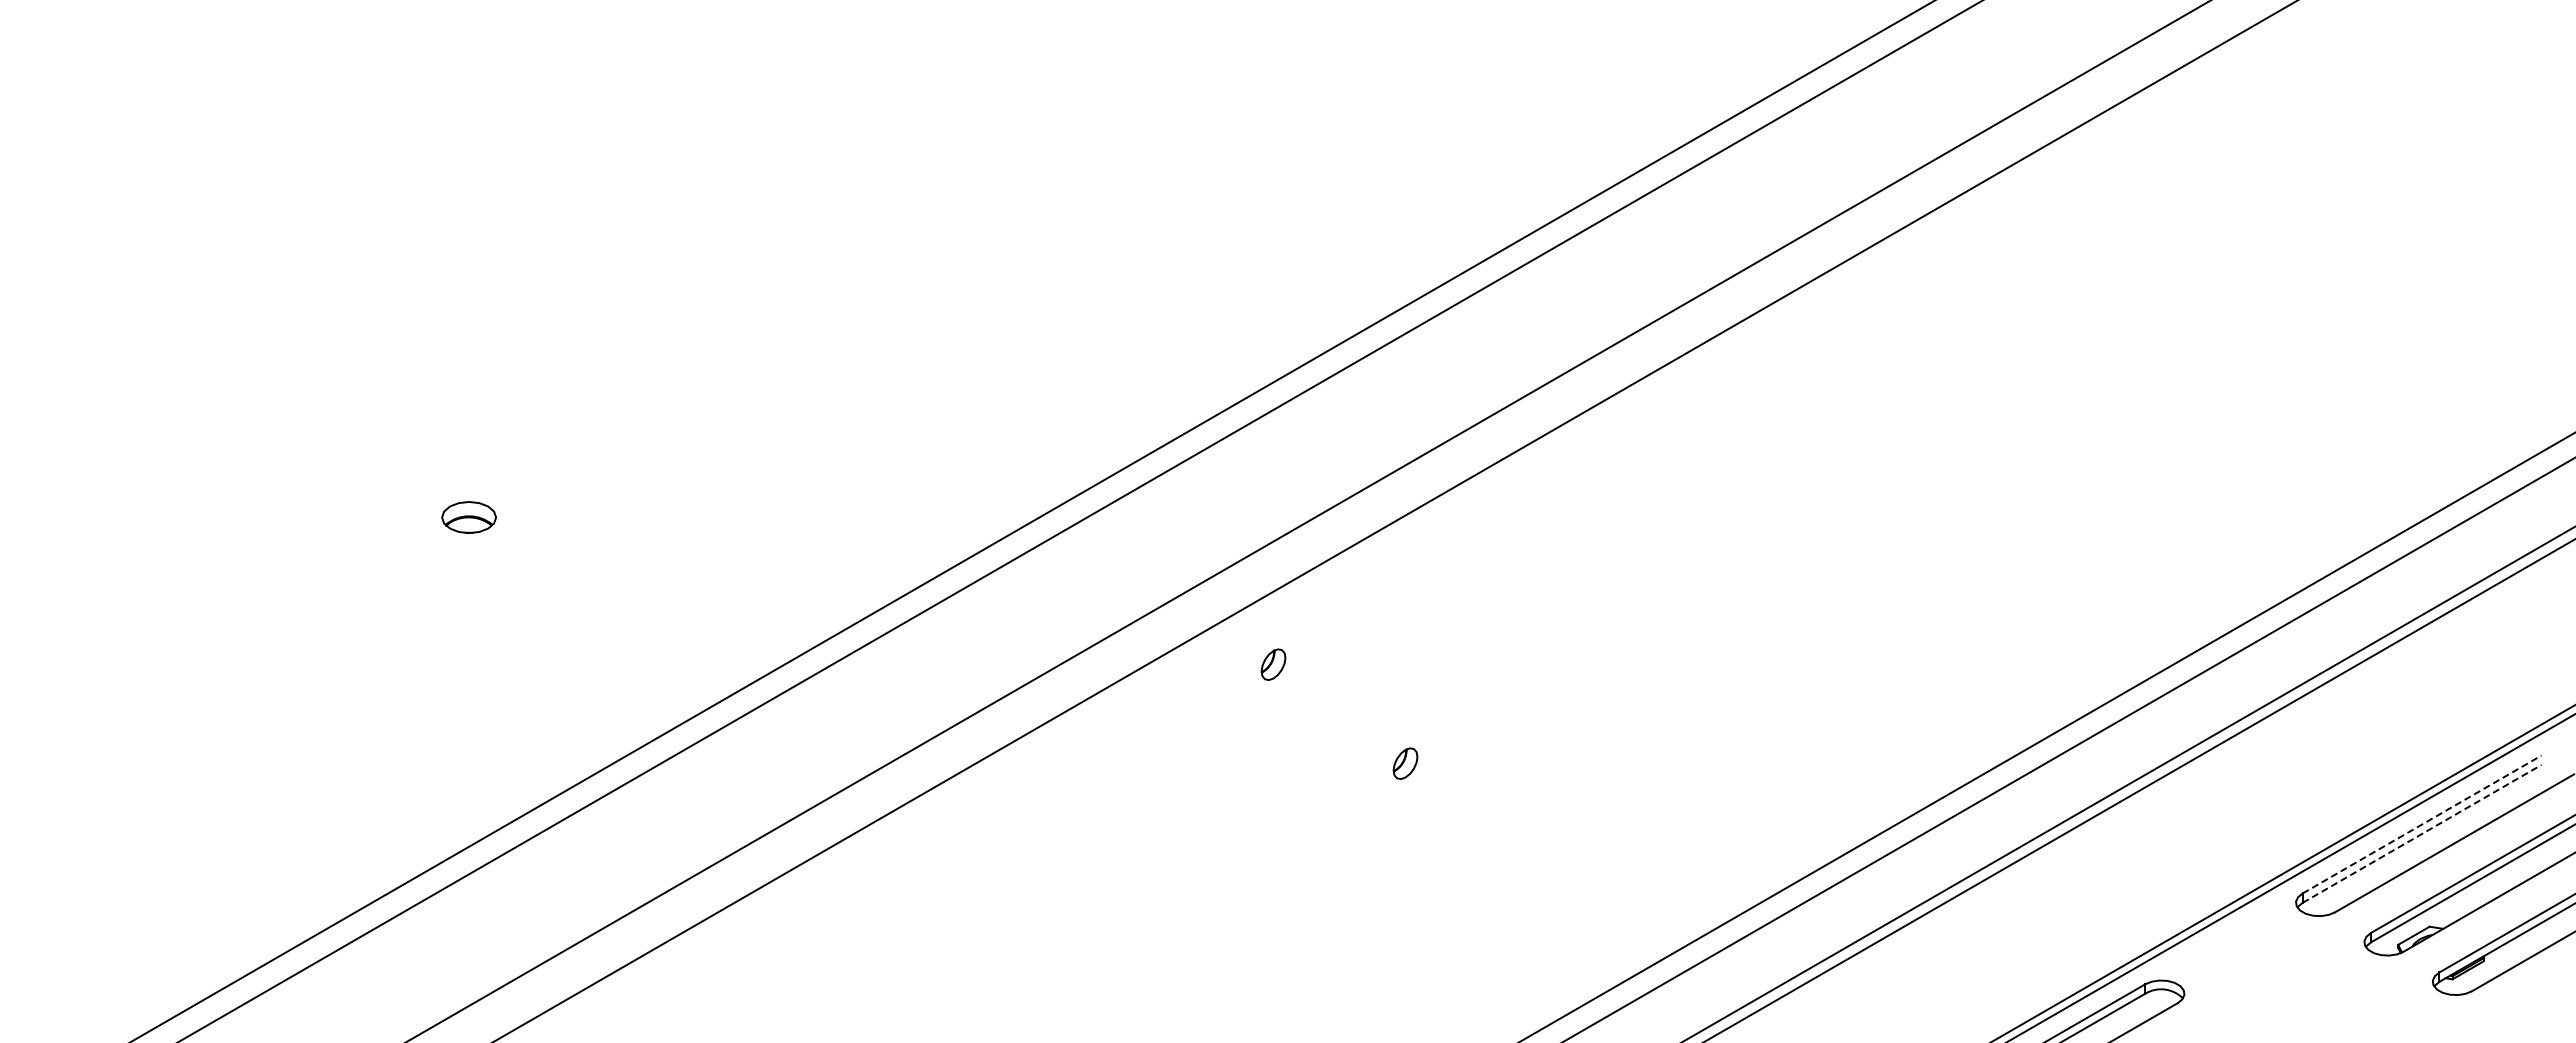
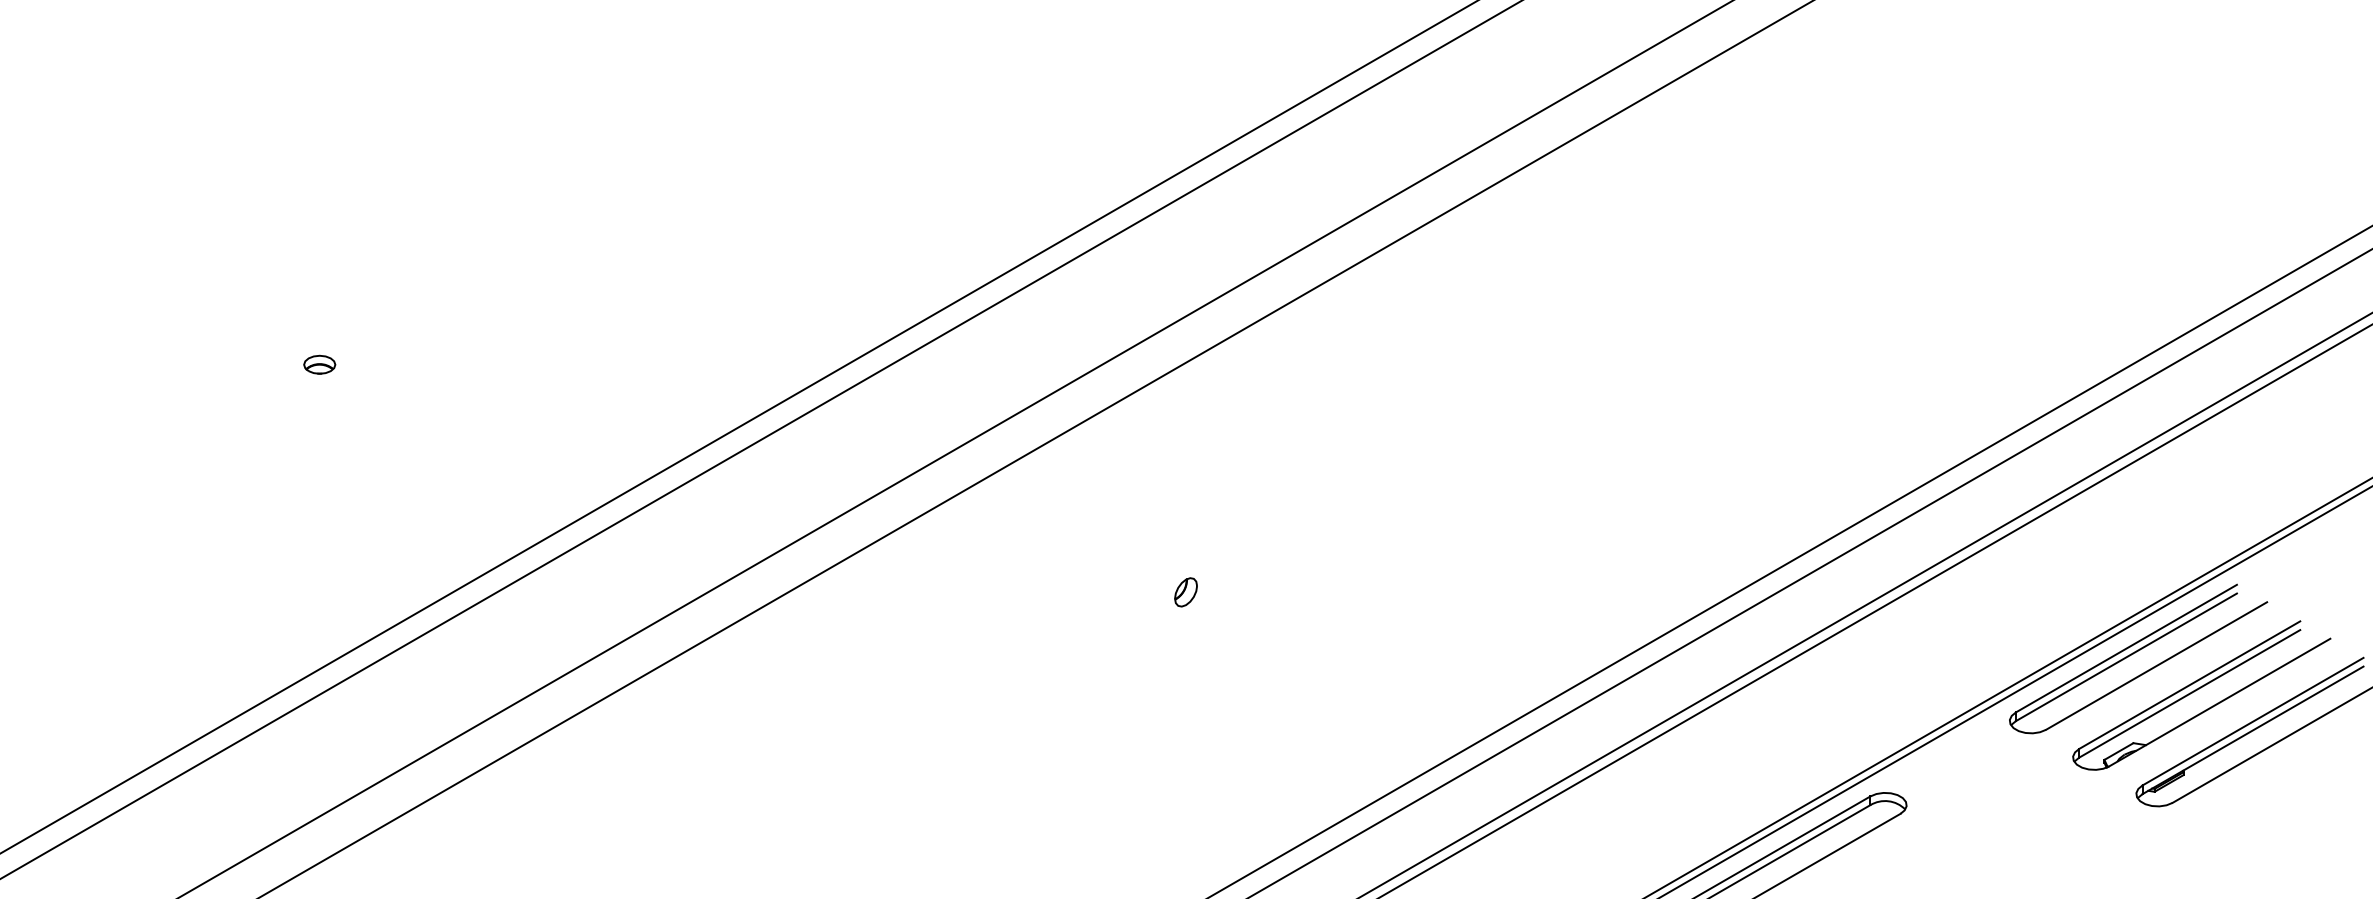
part: (468, 517) -> (319, 364), size x0.62
part: (1273, 664) -> (1063, 500), removed
line: (2422, 824) -> (2126, 648), dashed -> solid
line: (2422, 833) -> (2126, 656), dashed -> solid

